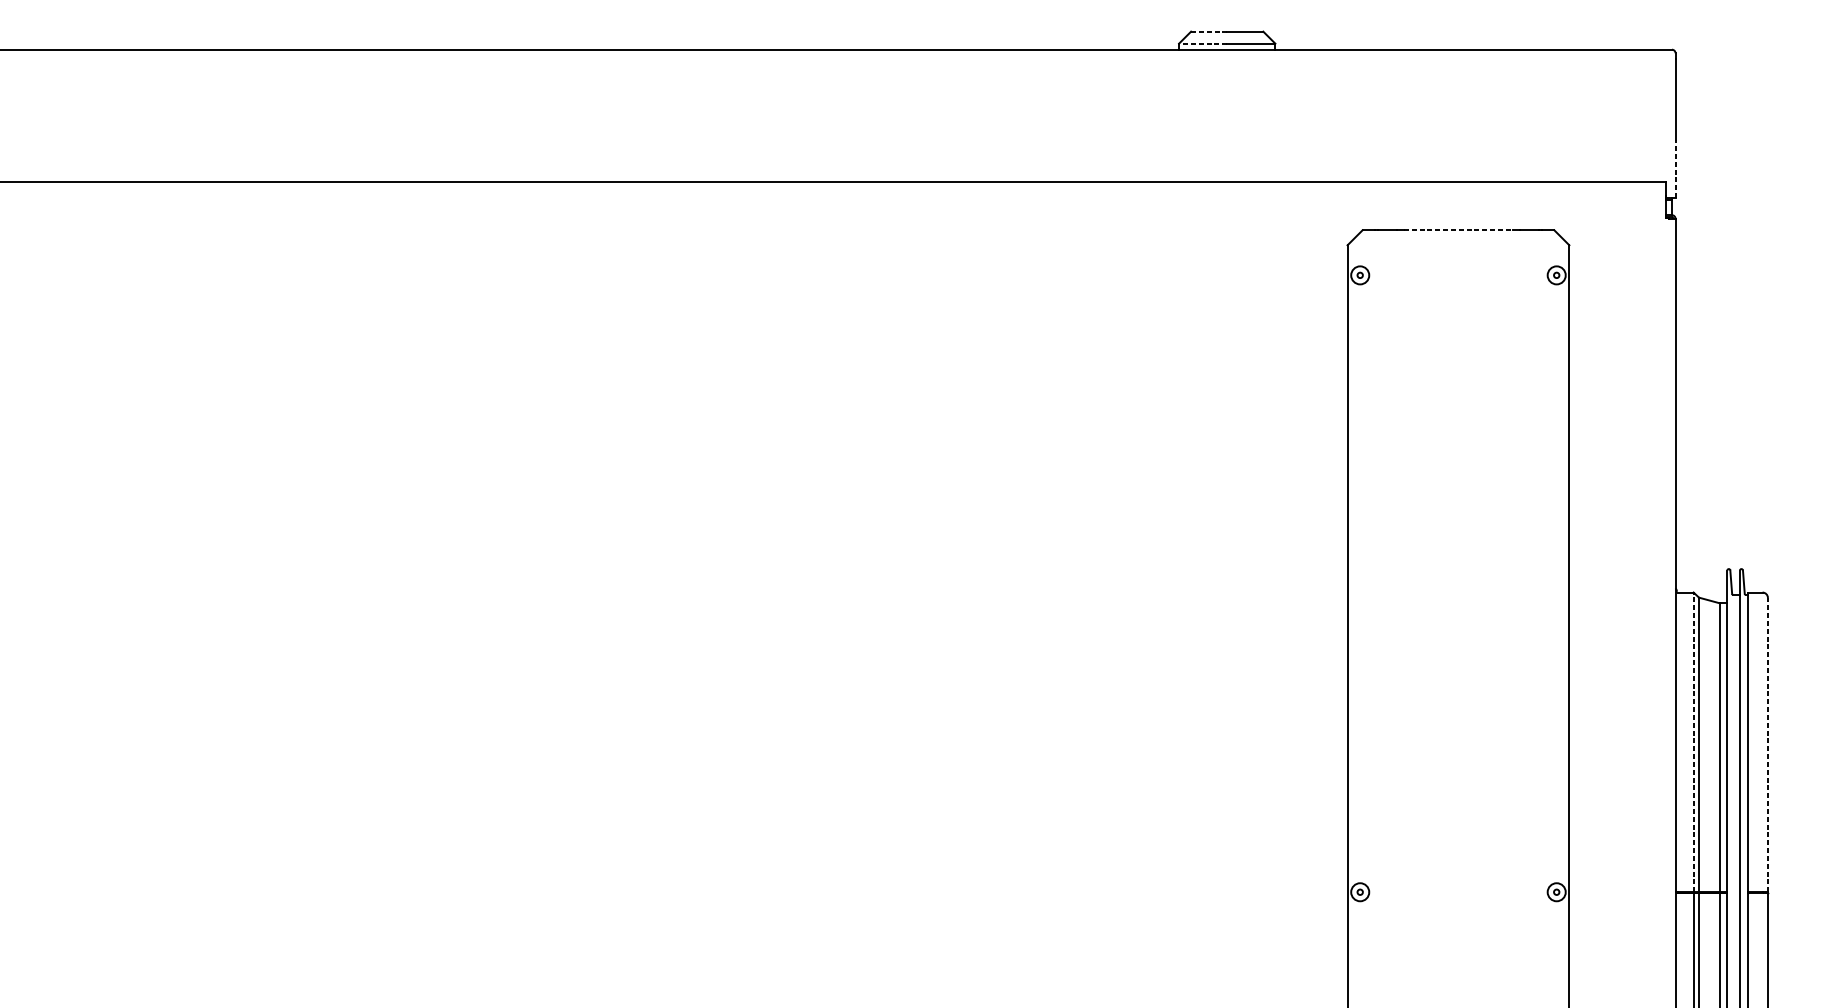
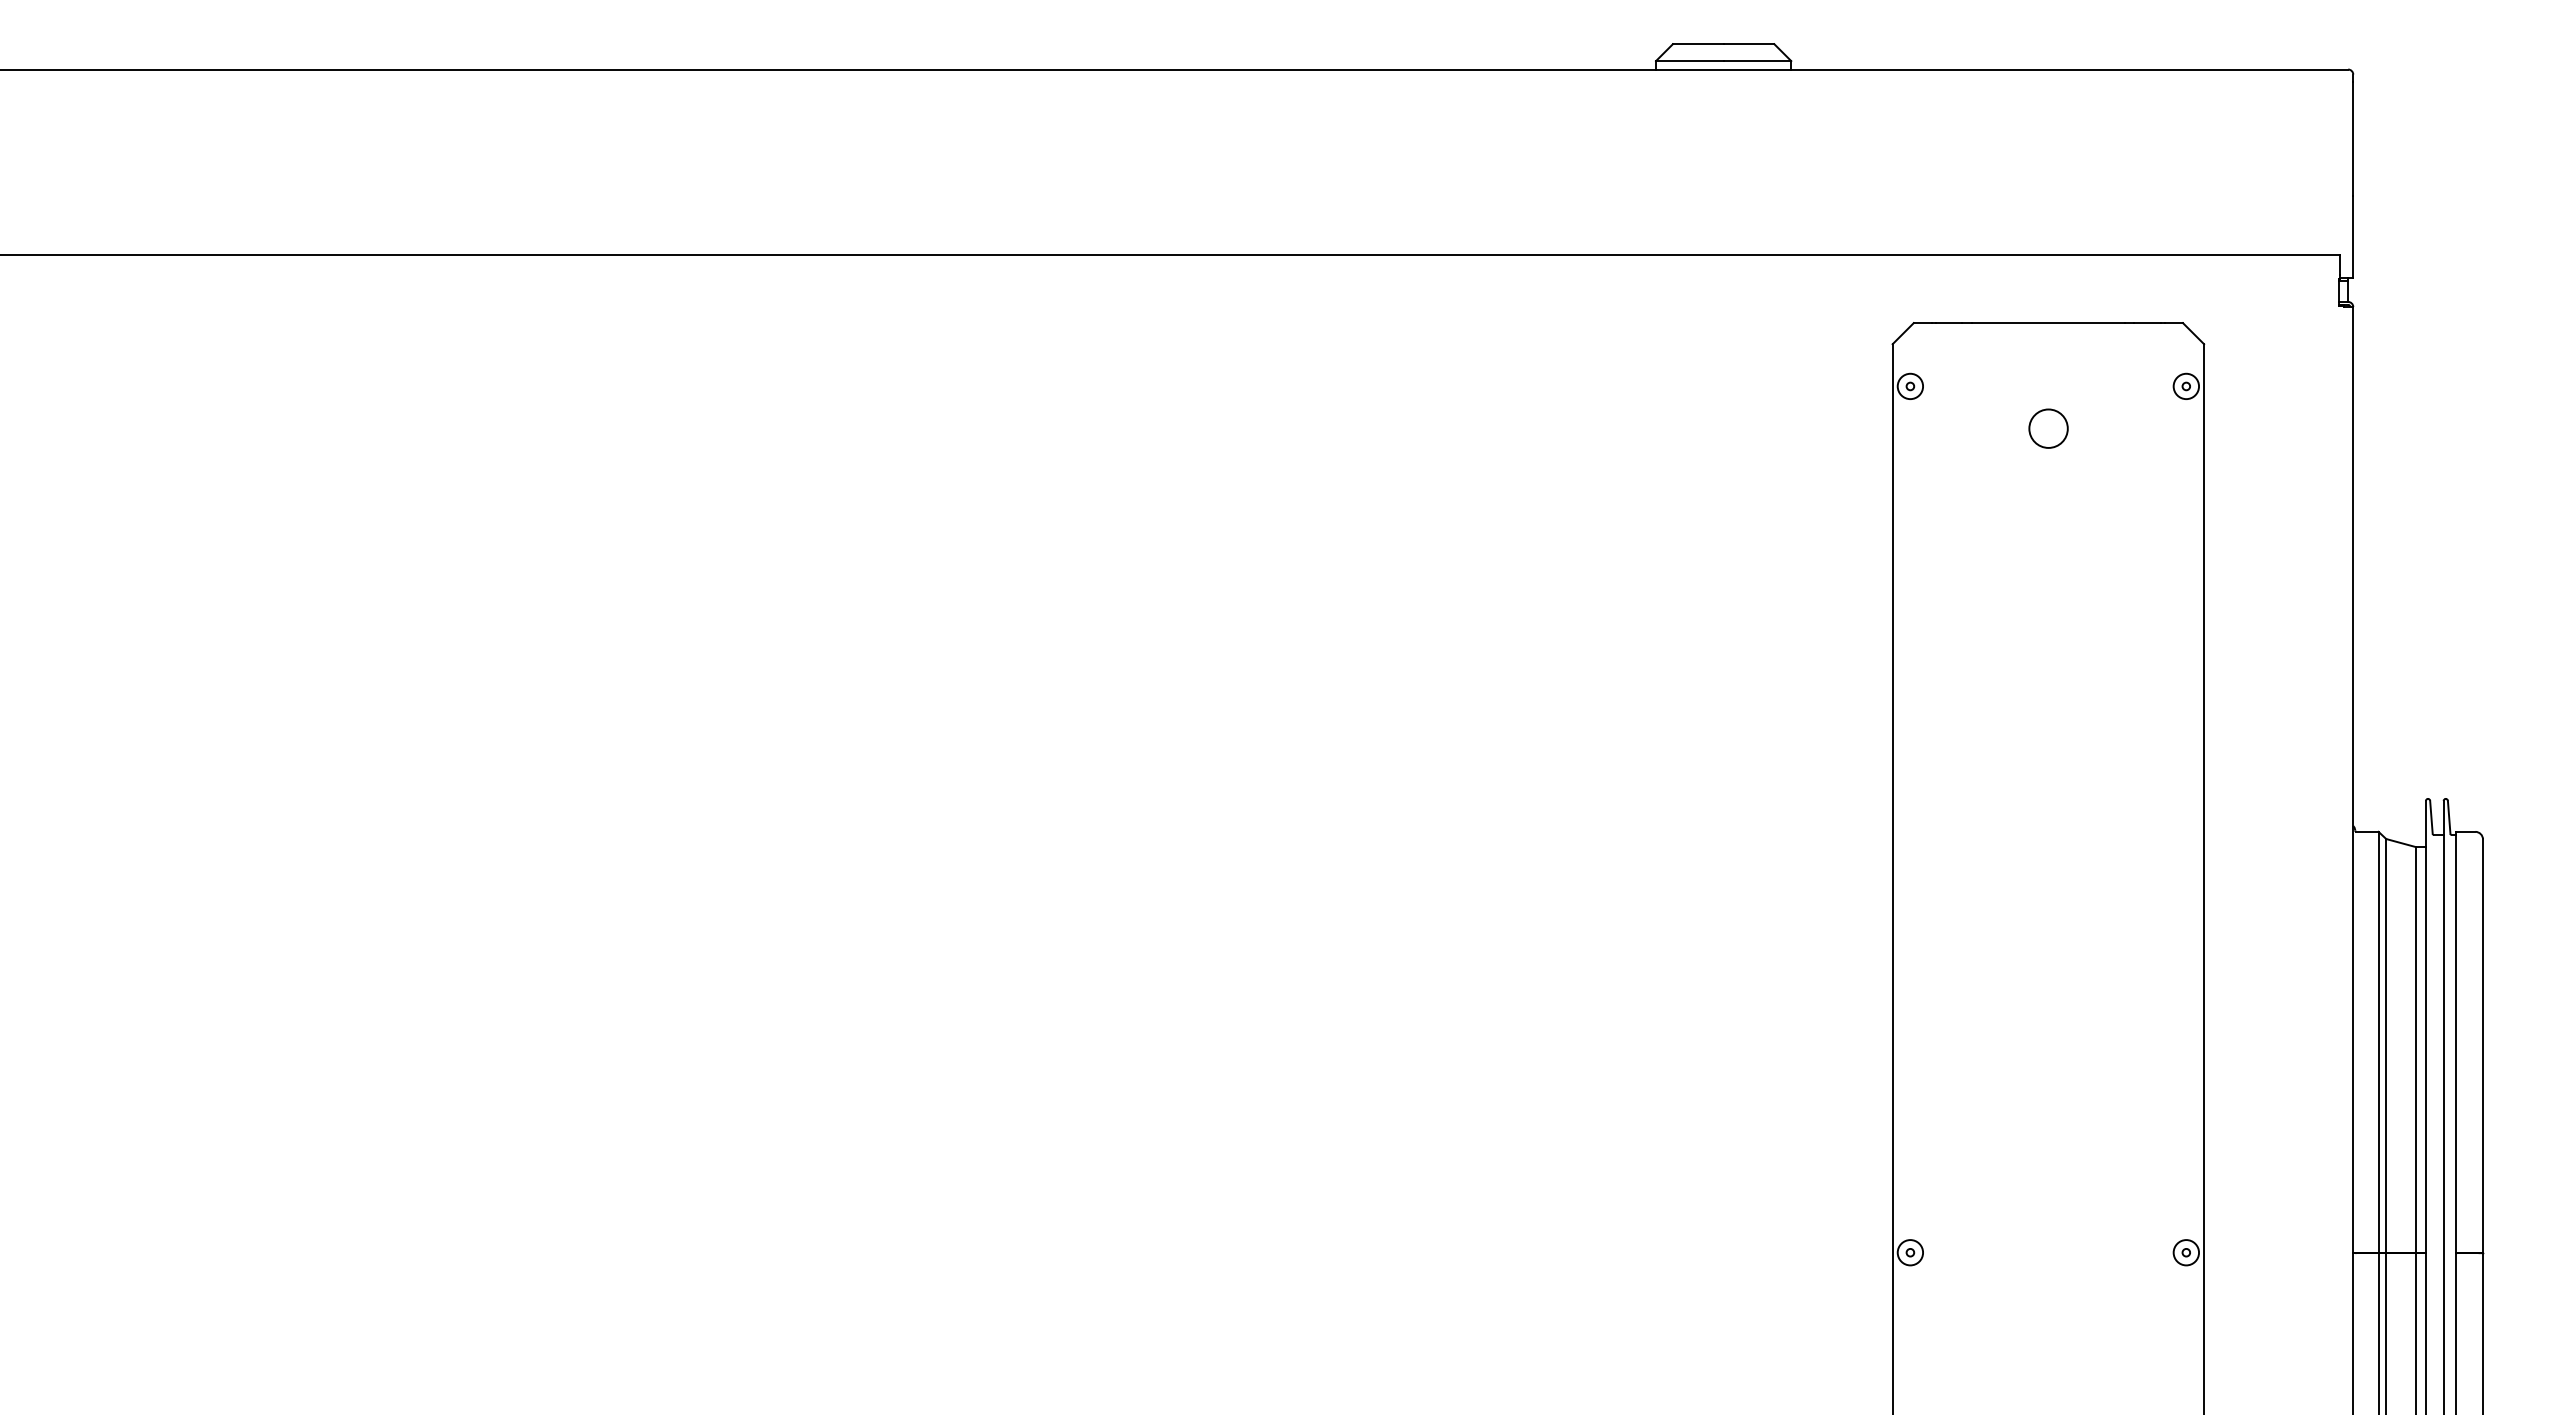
line: (1209, 31) -> (1698, 44), dashed -> solid
line: (1202, 43) -> (1689, 61), dashed -> solid
line: (1675, 169) -> (2353, 237), dashed -> solid
line: (1458, 230) -> (2048, 323), dashed -> solid
circle: (1458, 305) -> (2048, 428), added
line: (1693, 741) -> (2378, 1041), dashed -> solid
line: (1767, 745) -> (2482, 1046), dashed -> solid

